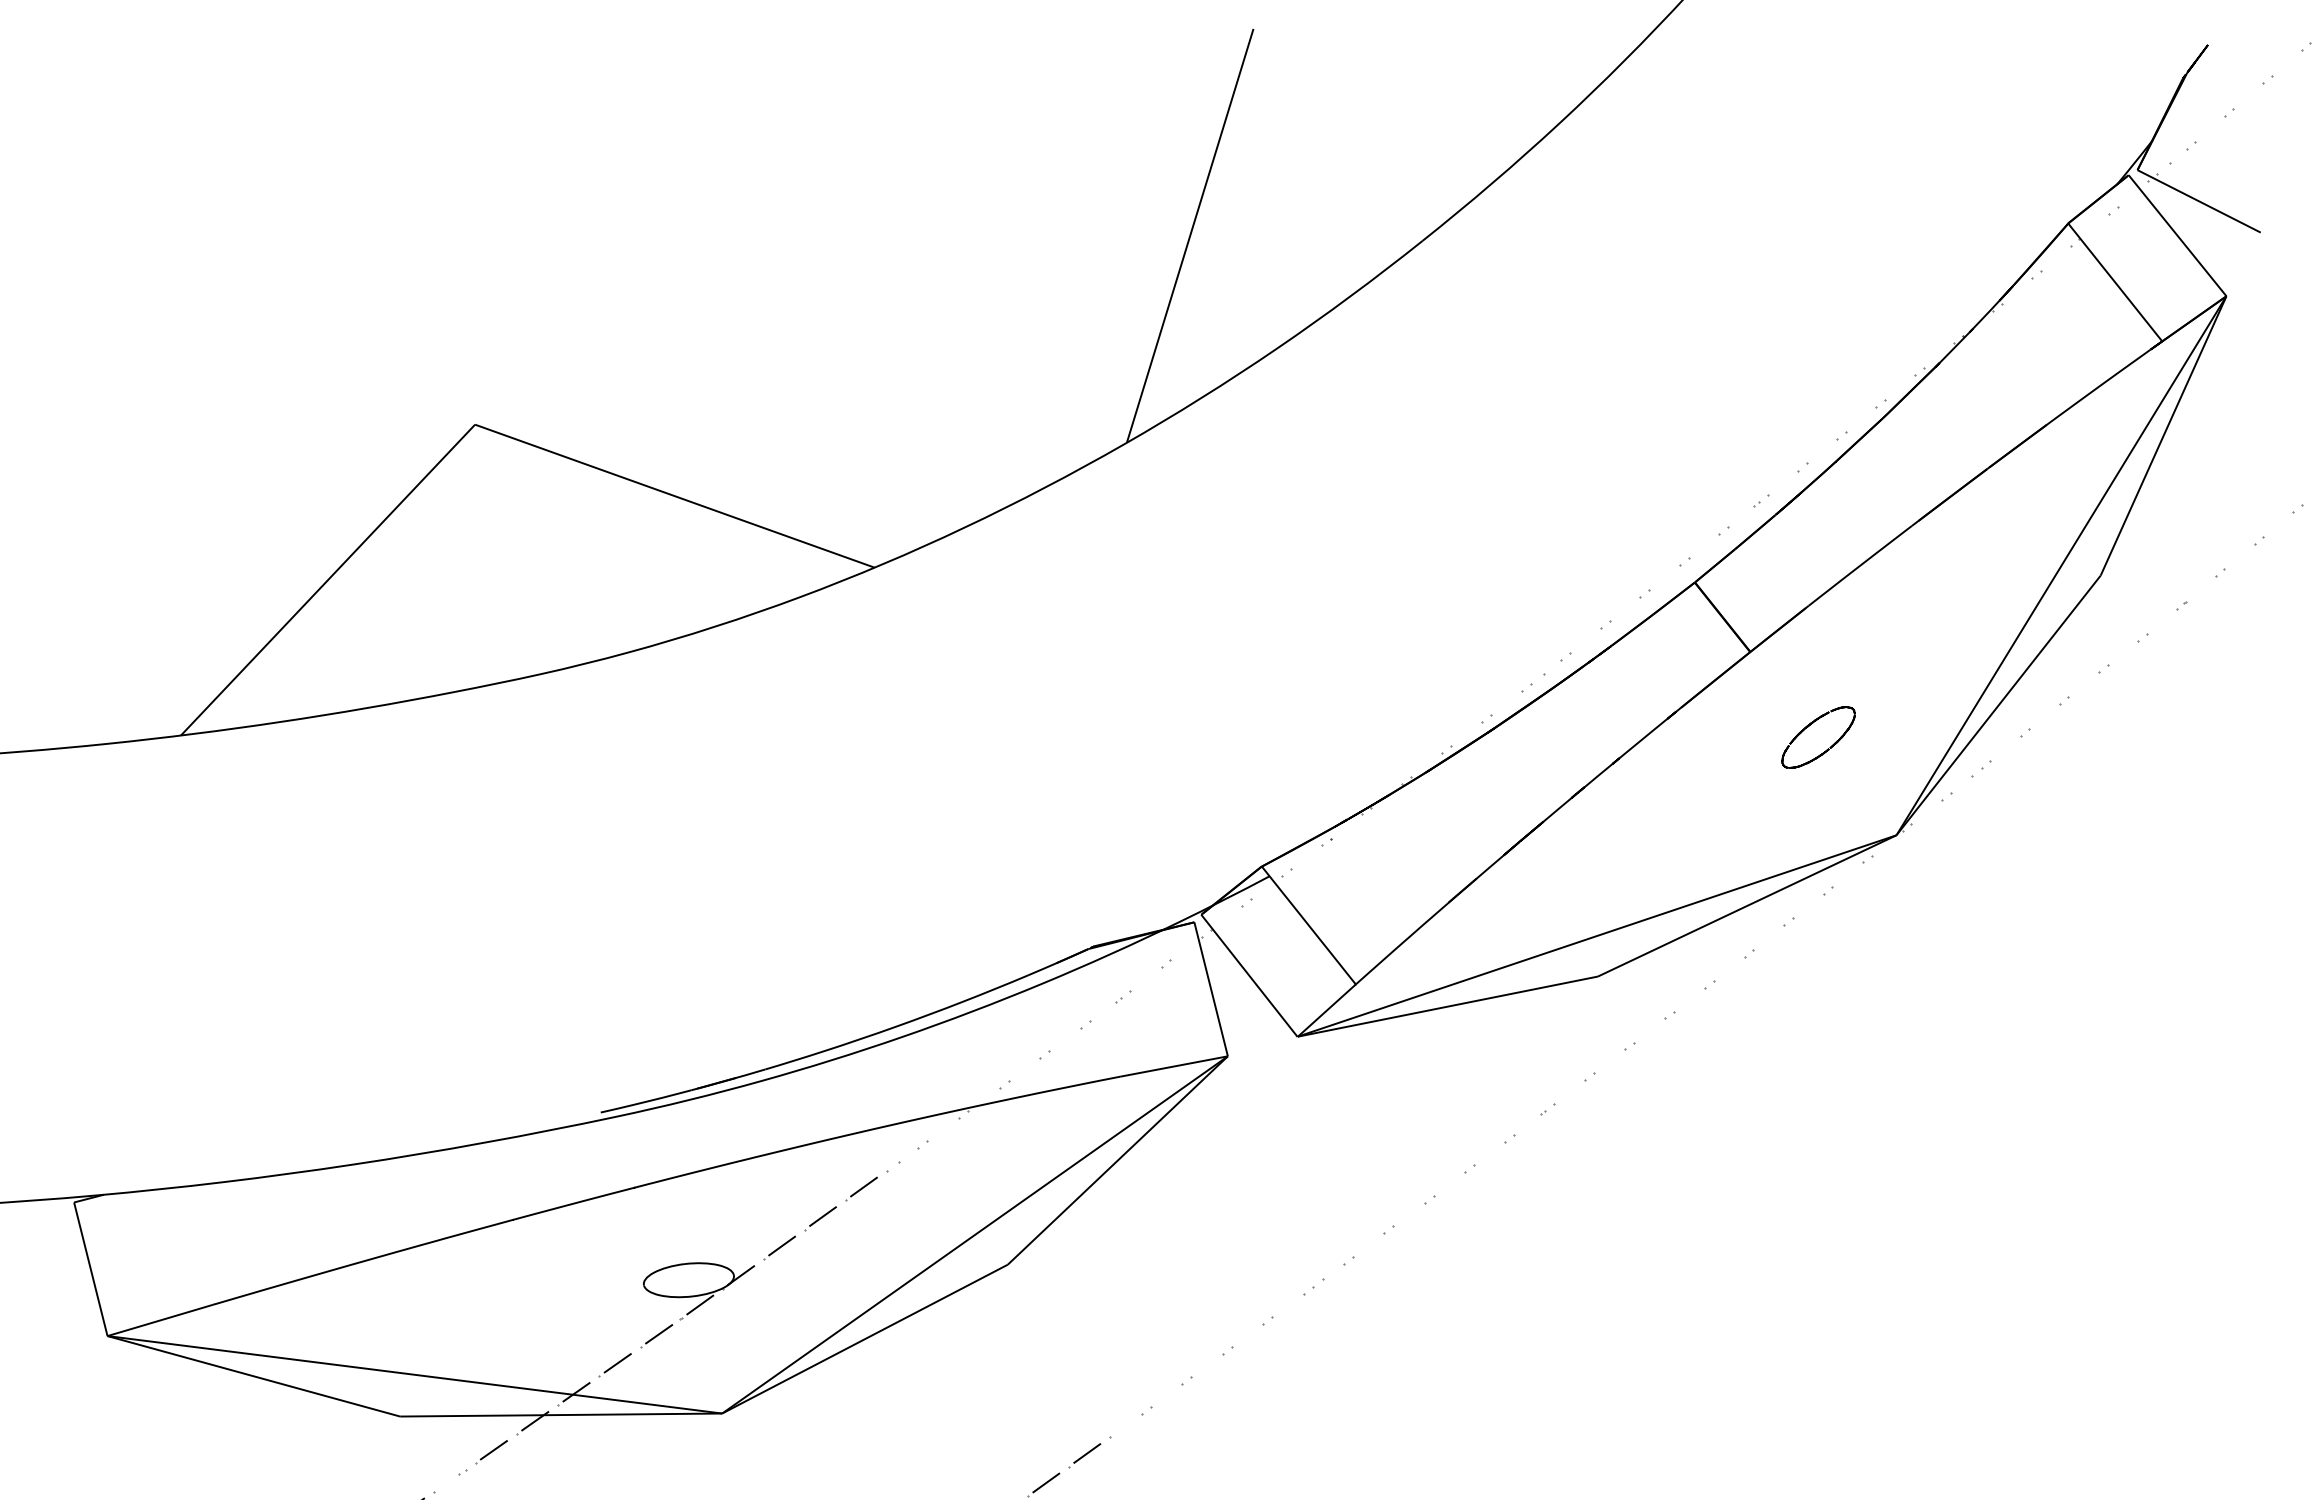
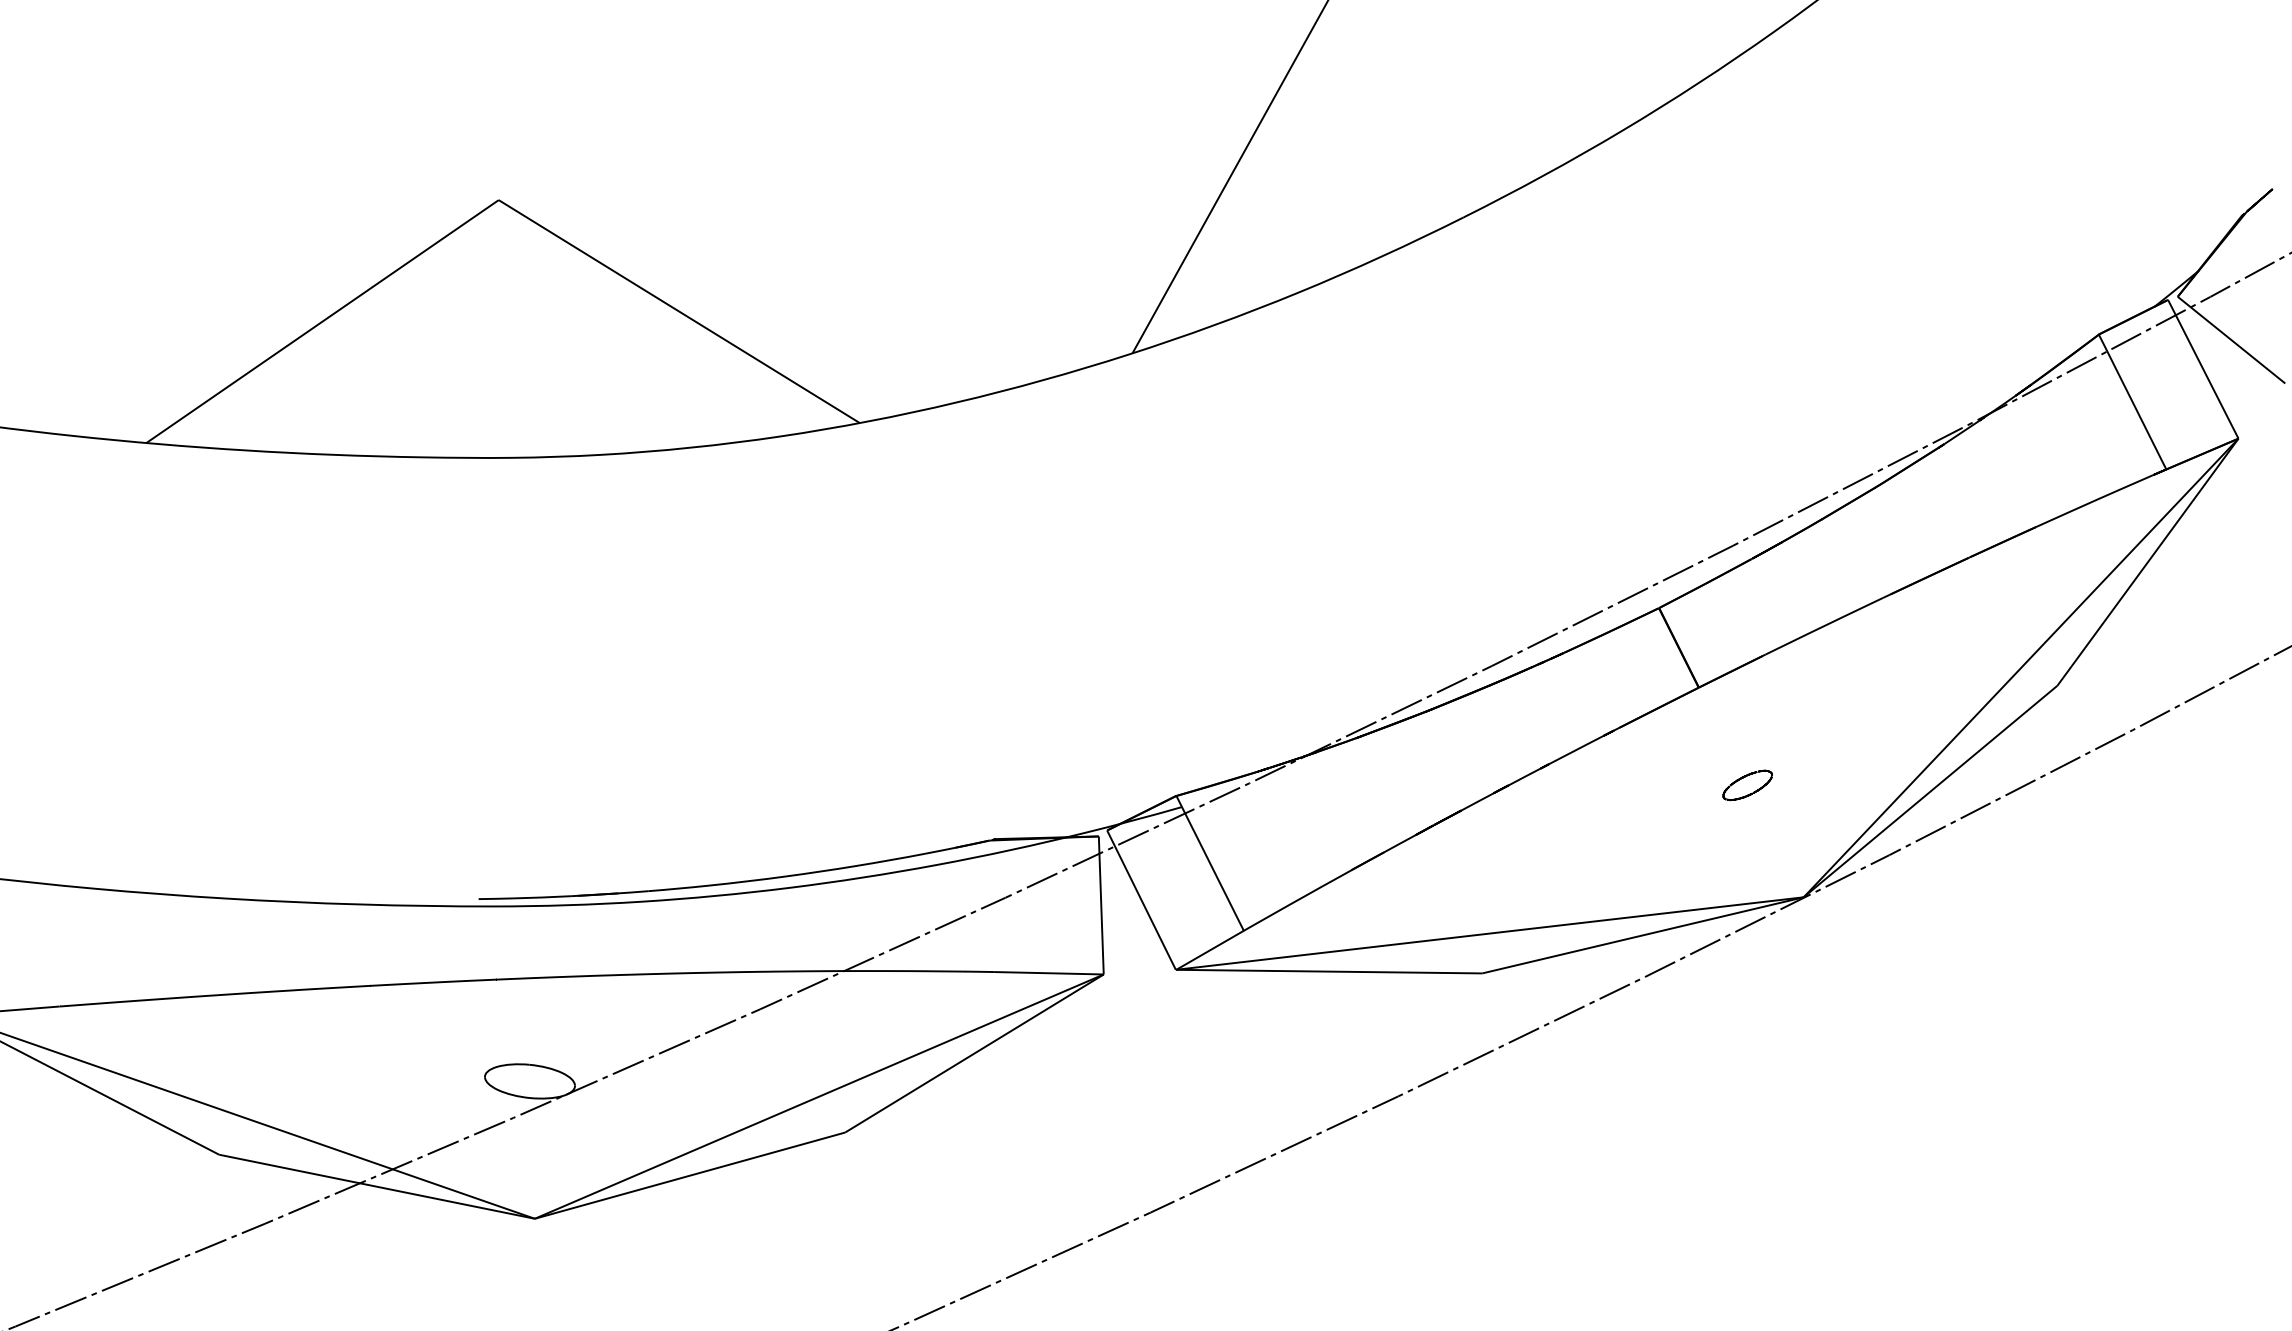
part: (1818, 737) -> (1747, 785), size x0.6

